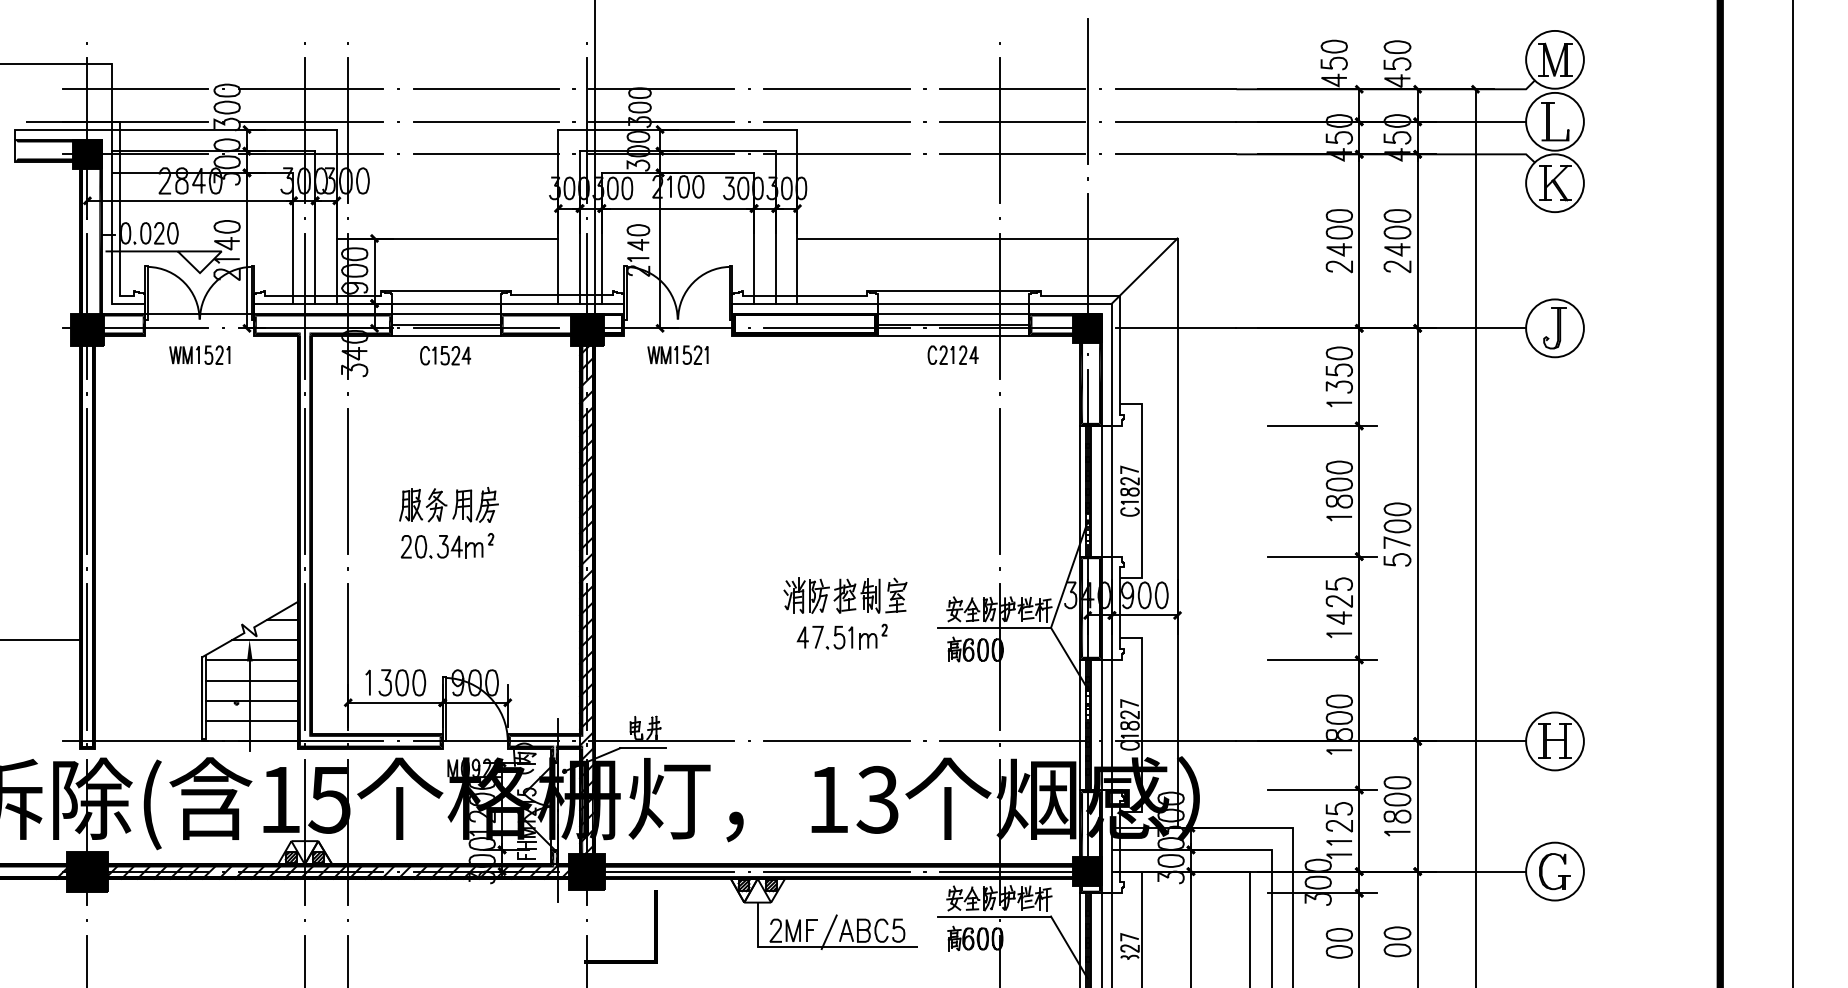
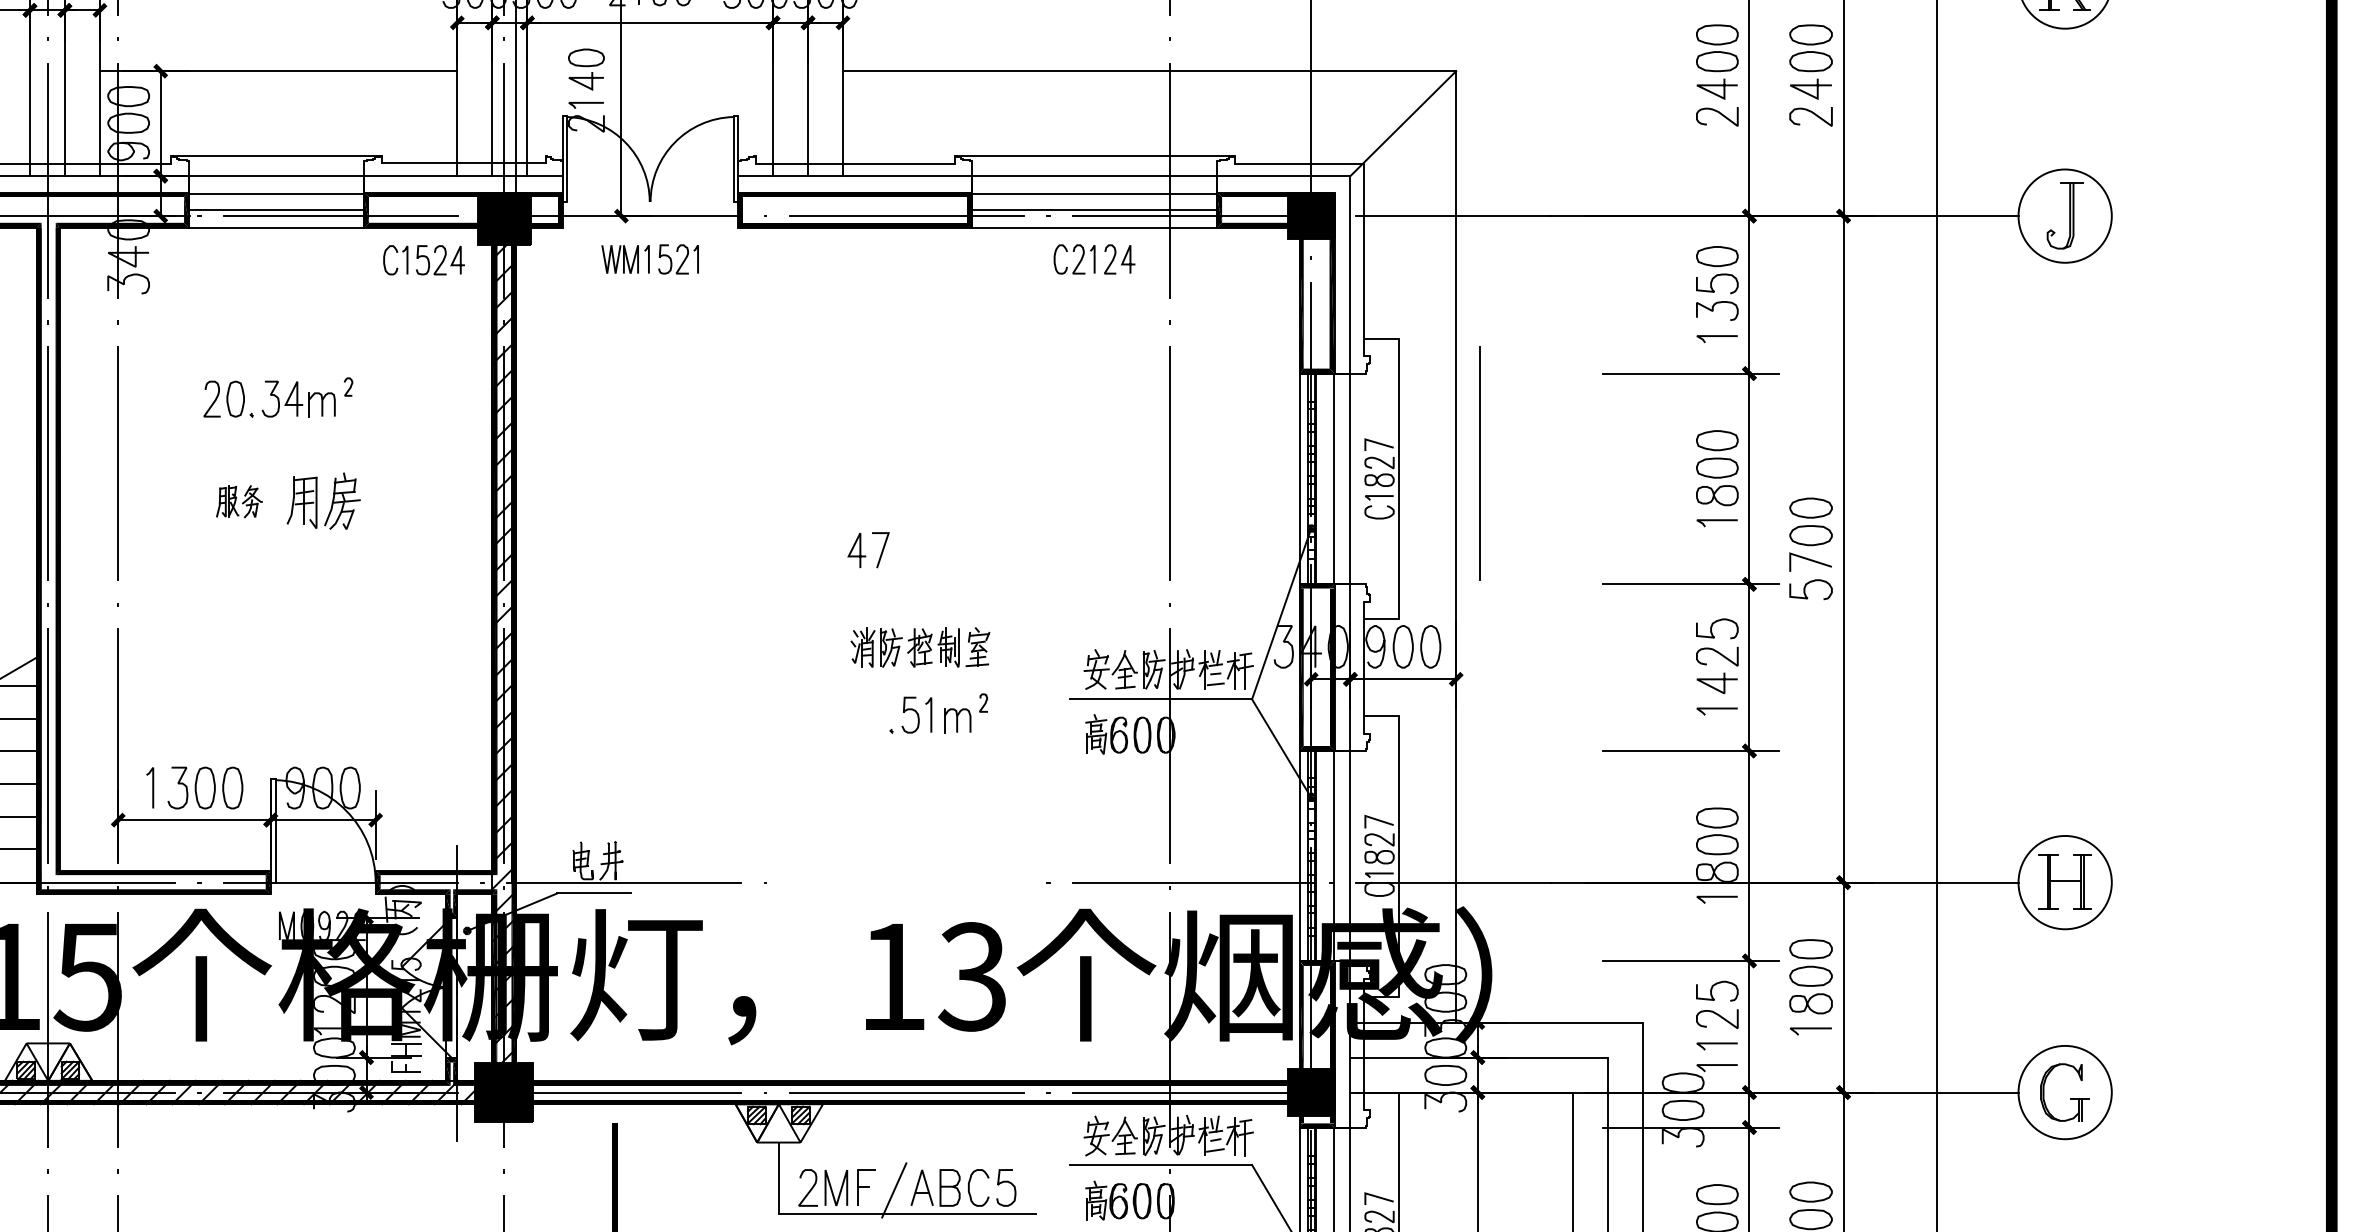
part: (445, 355) -> (423, 259), moved
line: (1191, 481) -> (1478, 463), added
part: (423, 505) -> (239, 501), size x0.6
part: (447, 545) -> (278, 397), moved
part: (845, 595) -> (920, 647), size x0.7
part: (809, 636) -> (867, 548), moved
line: (836, 741) -> (905, 882), removed

